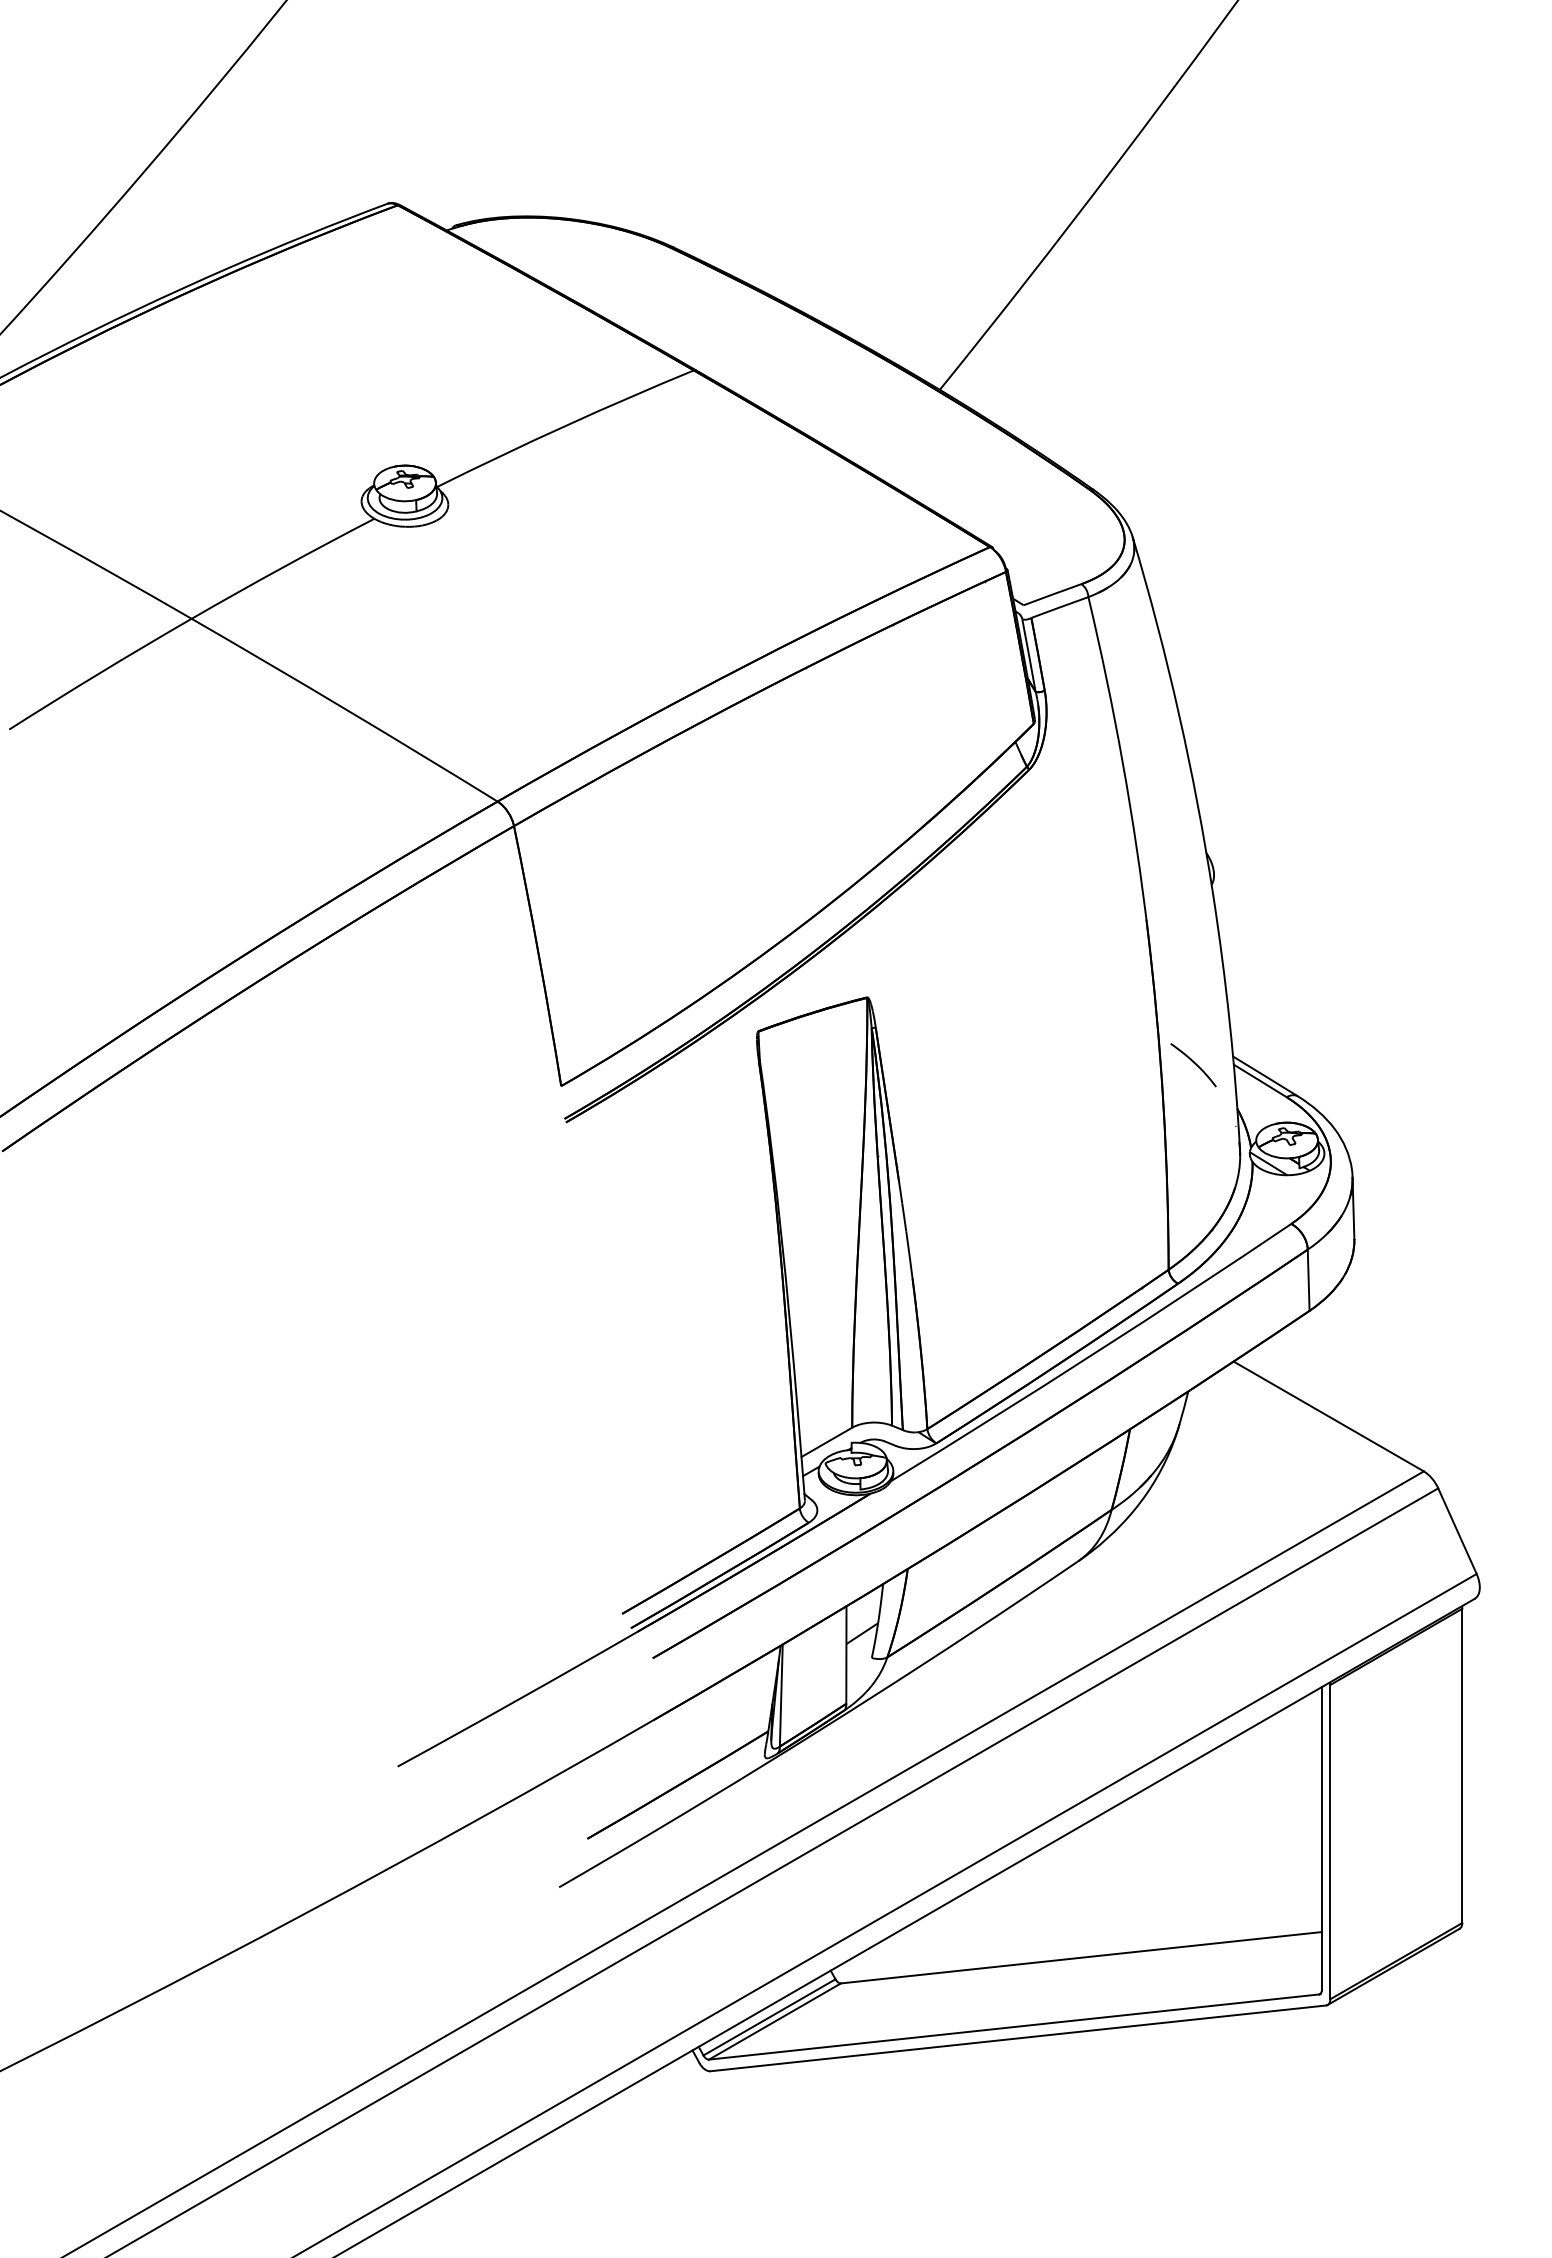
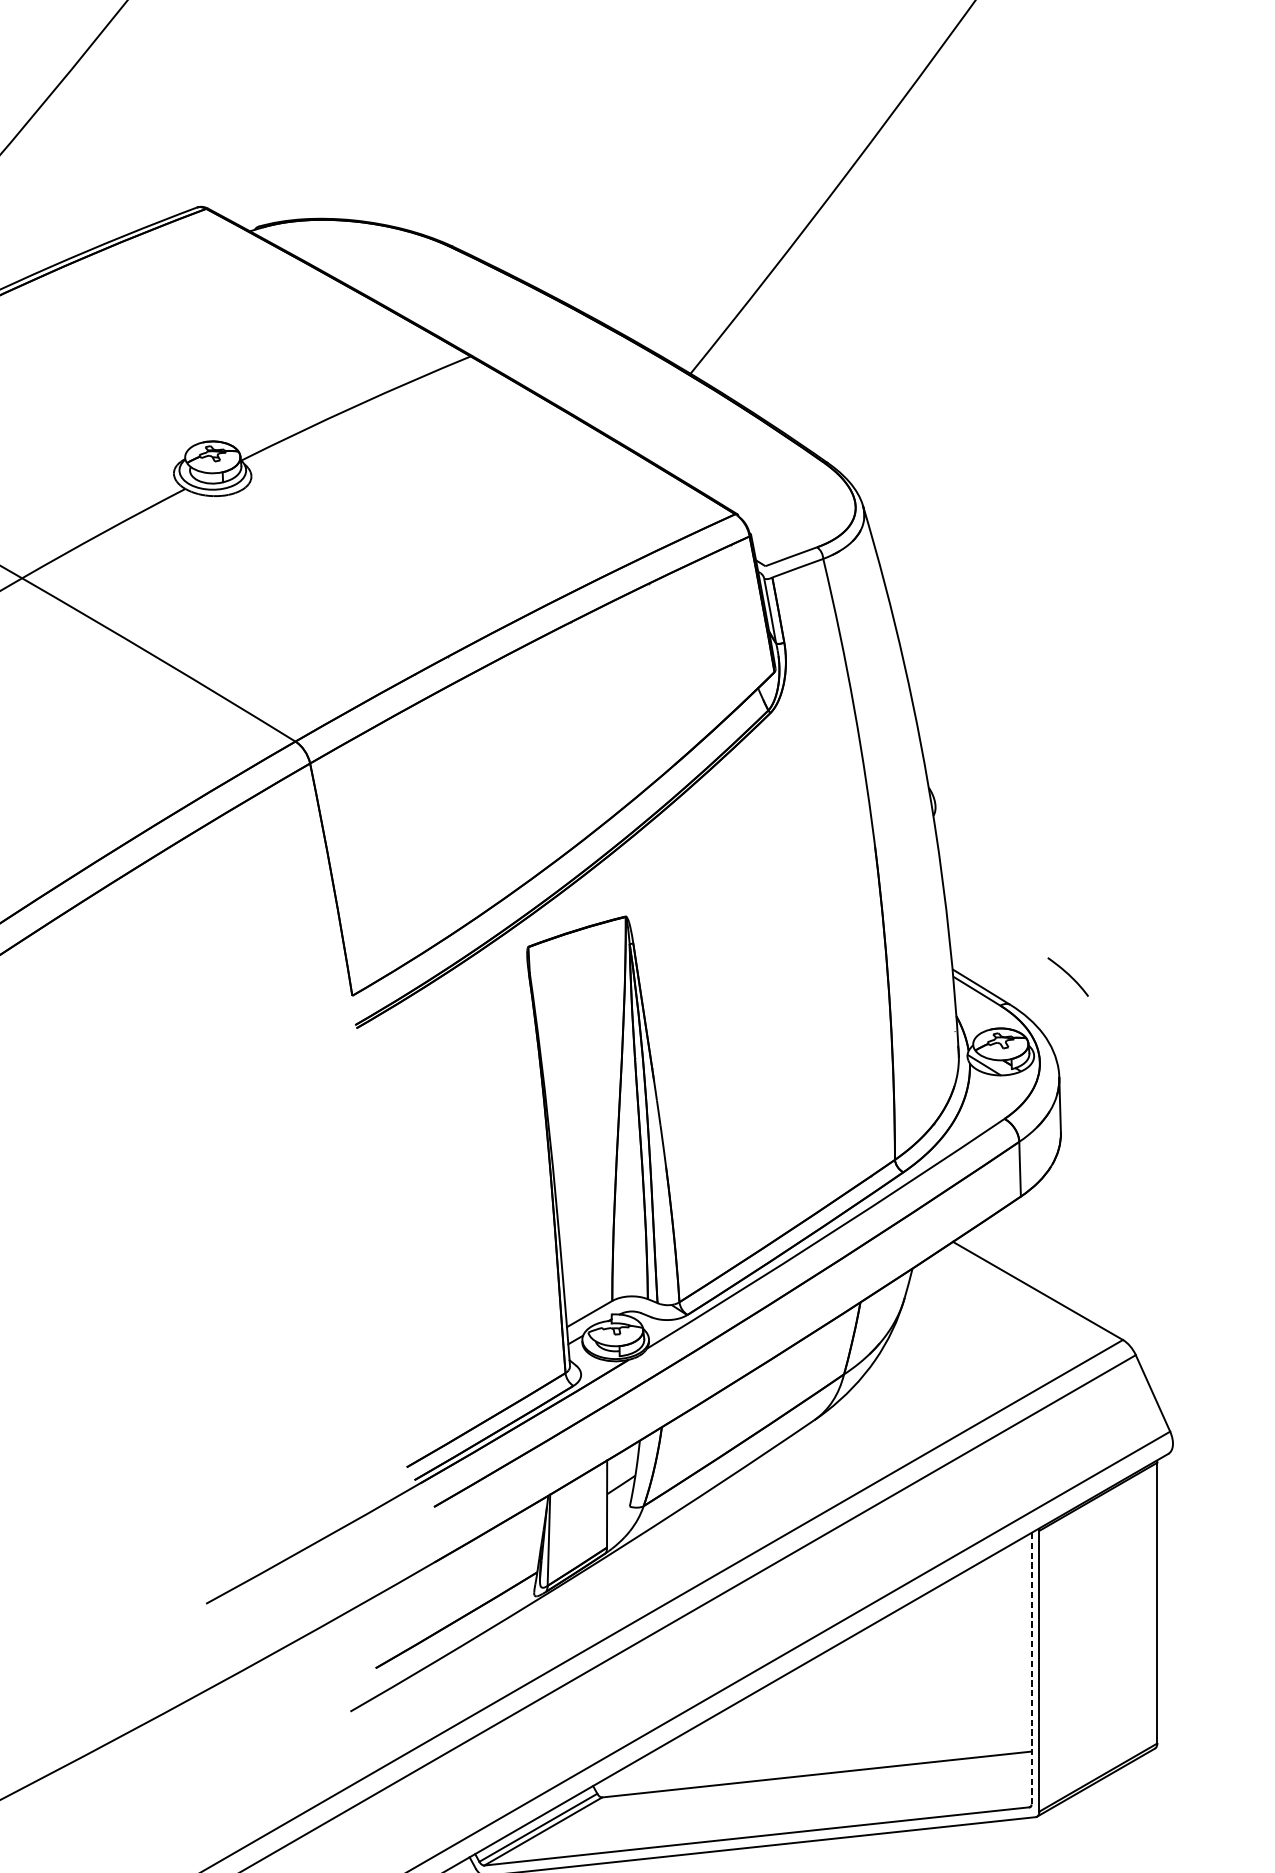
curve: (1194, 1064) -> (1069, 976), moved
line: (1321, 1839) -> (1031, 1668), solid -> dashed

